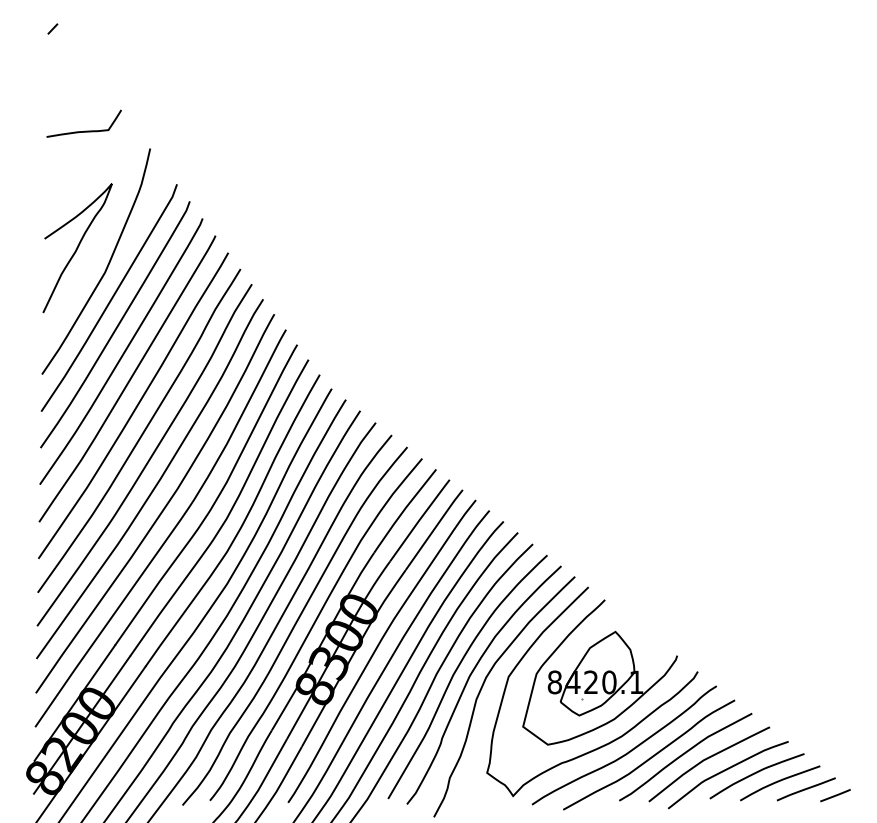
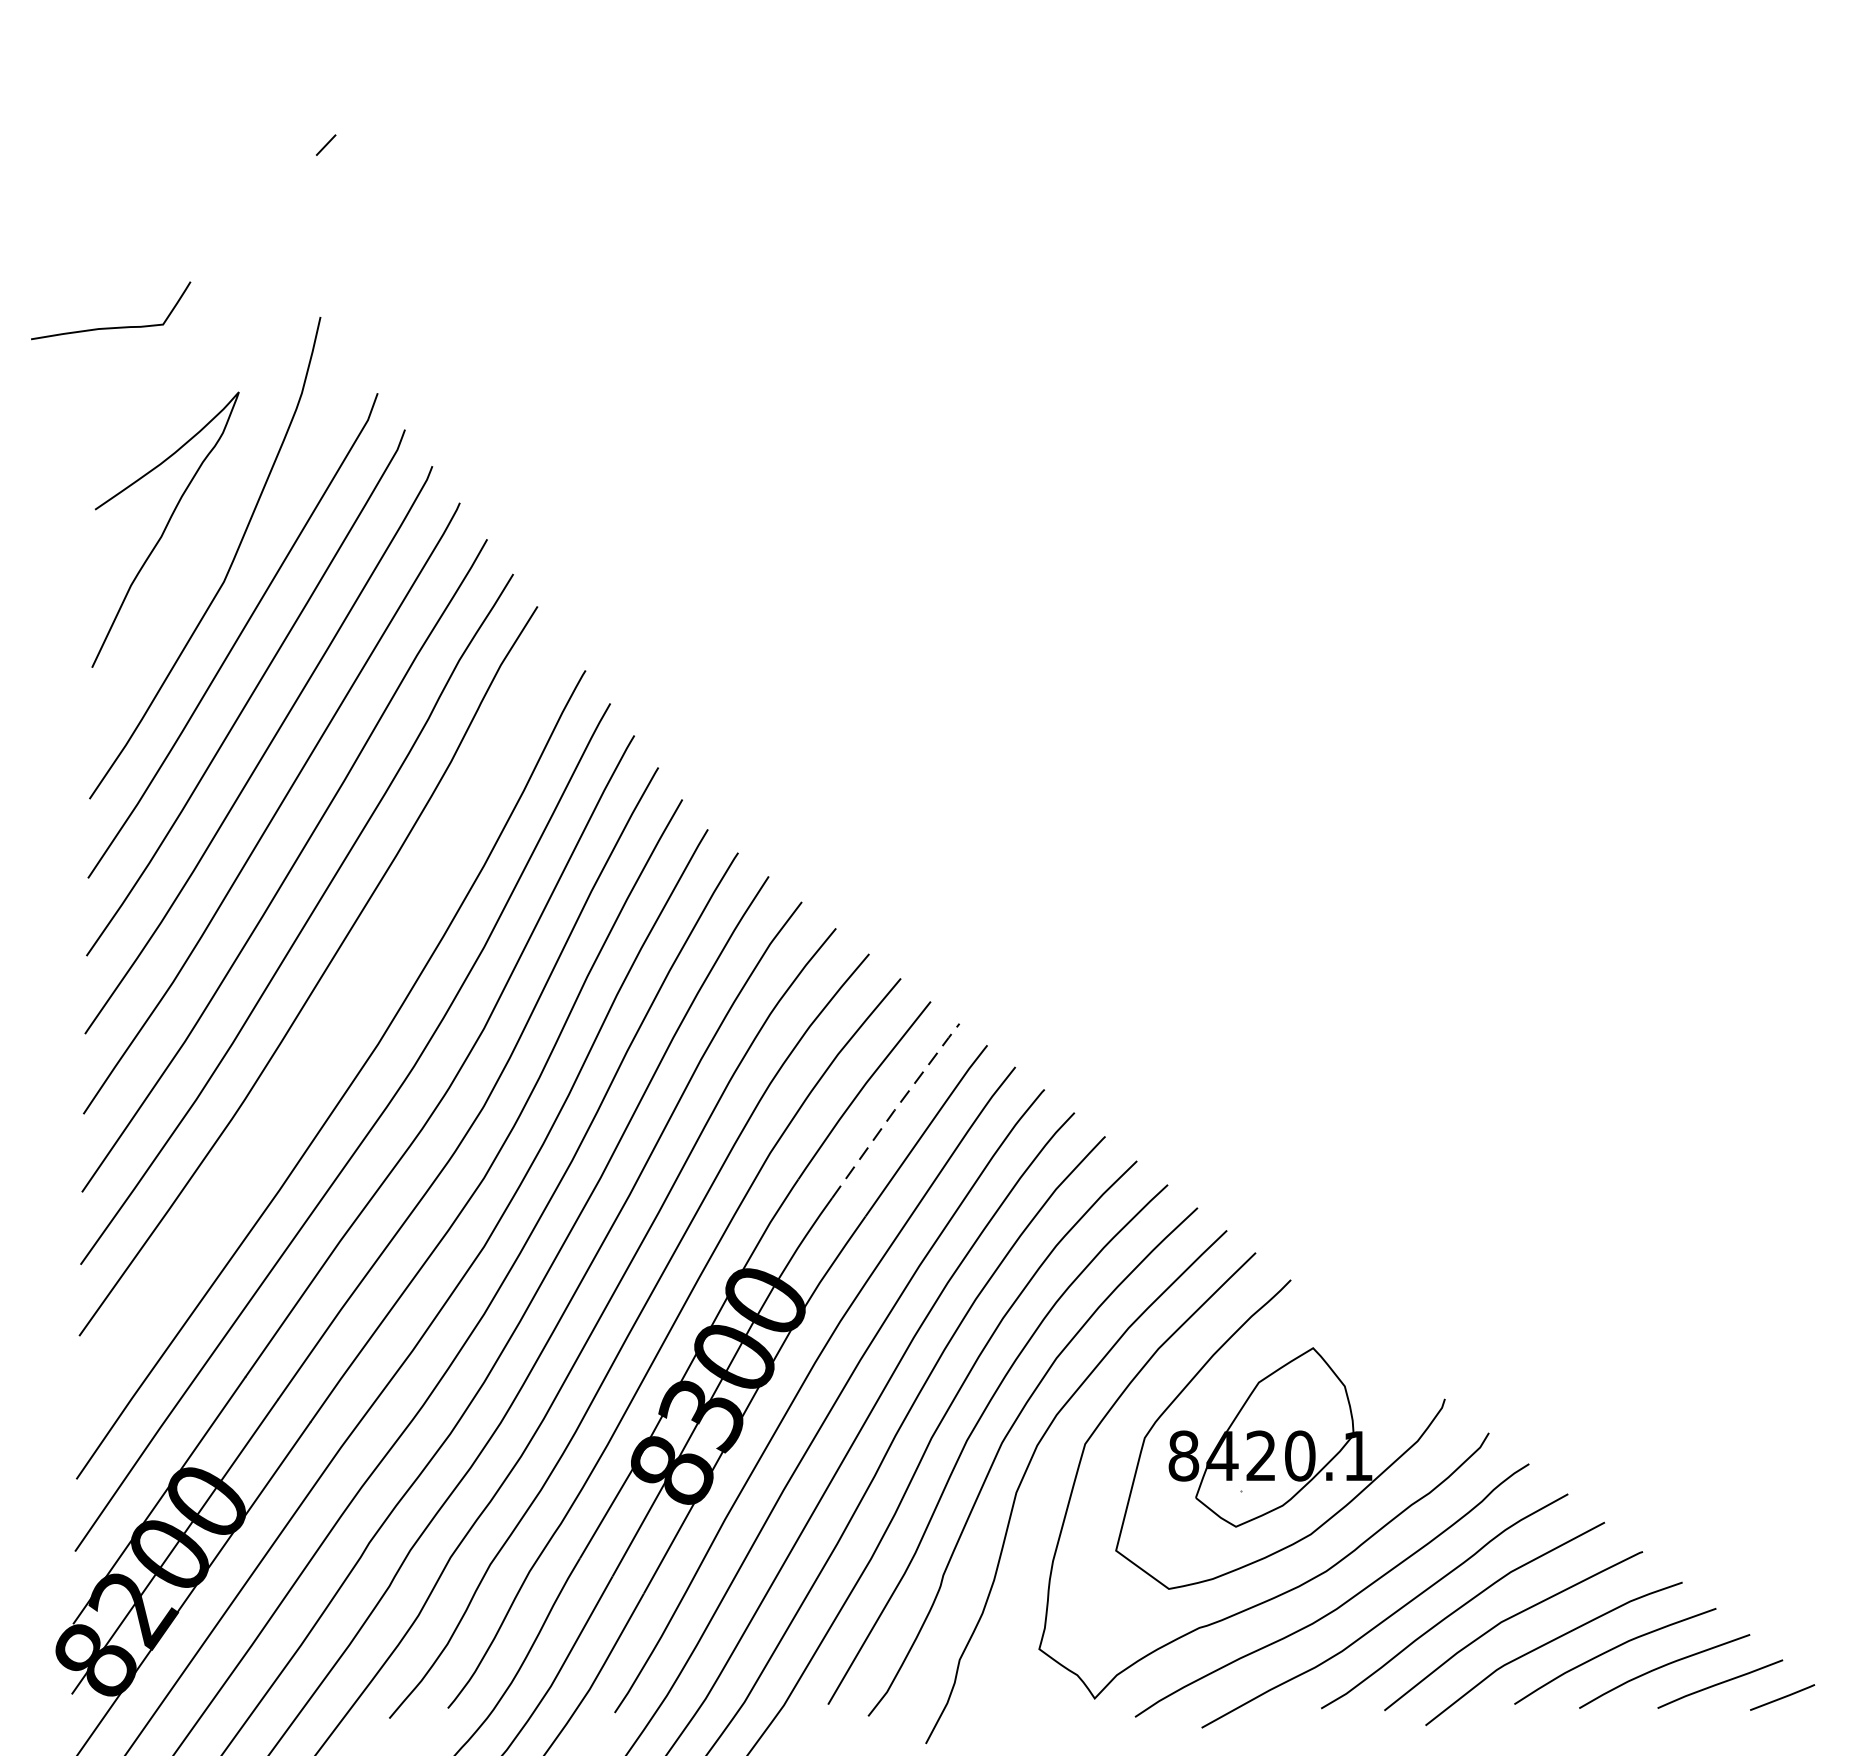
line: (52, 28) -> (325, 144), moved
curve: (84, 130) -> (111, 325), moved
curve: (155, 484) -> (331, 1033), removed
line: (419, 519) -> (894, 1108), solid -> dashed

